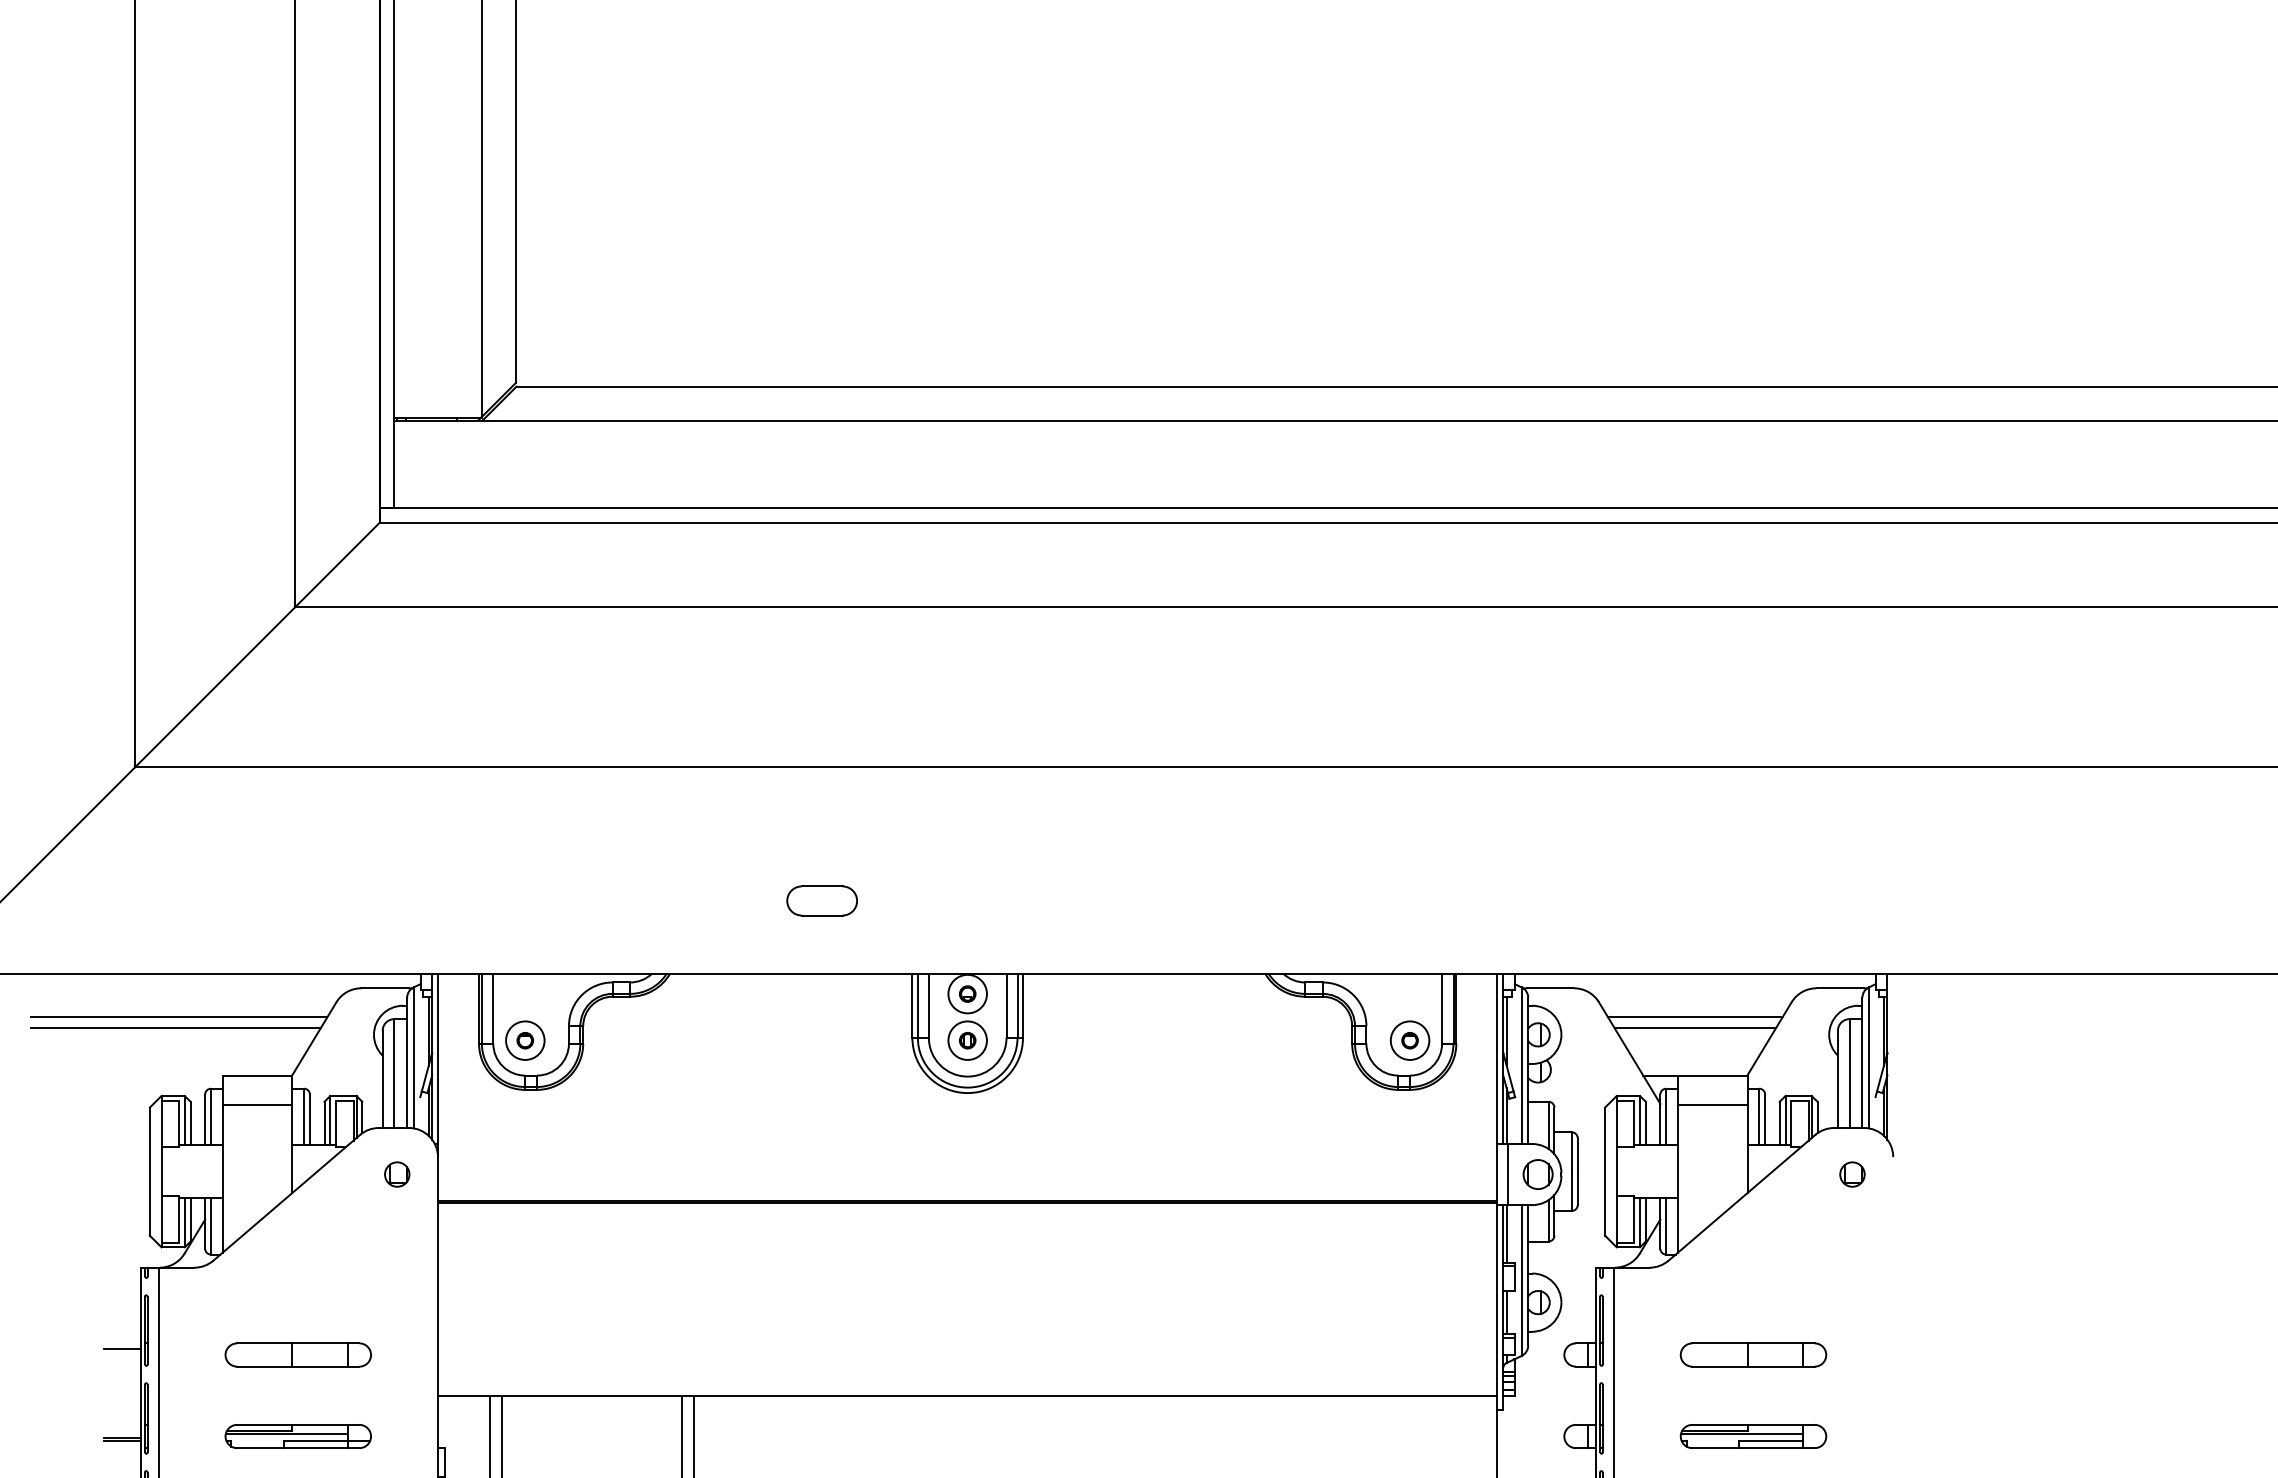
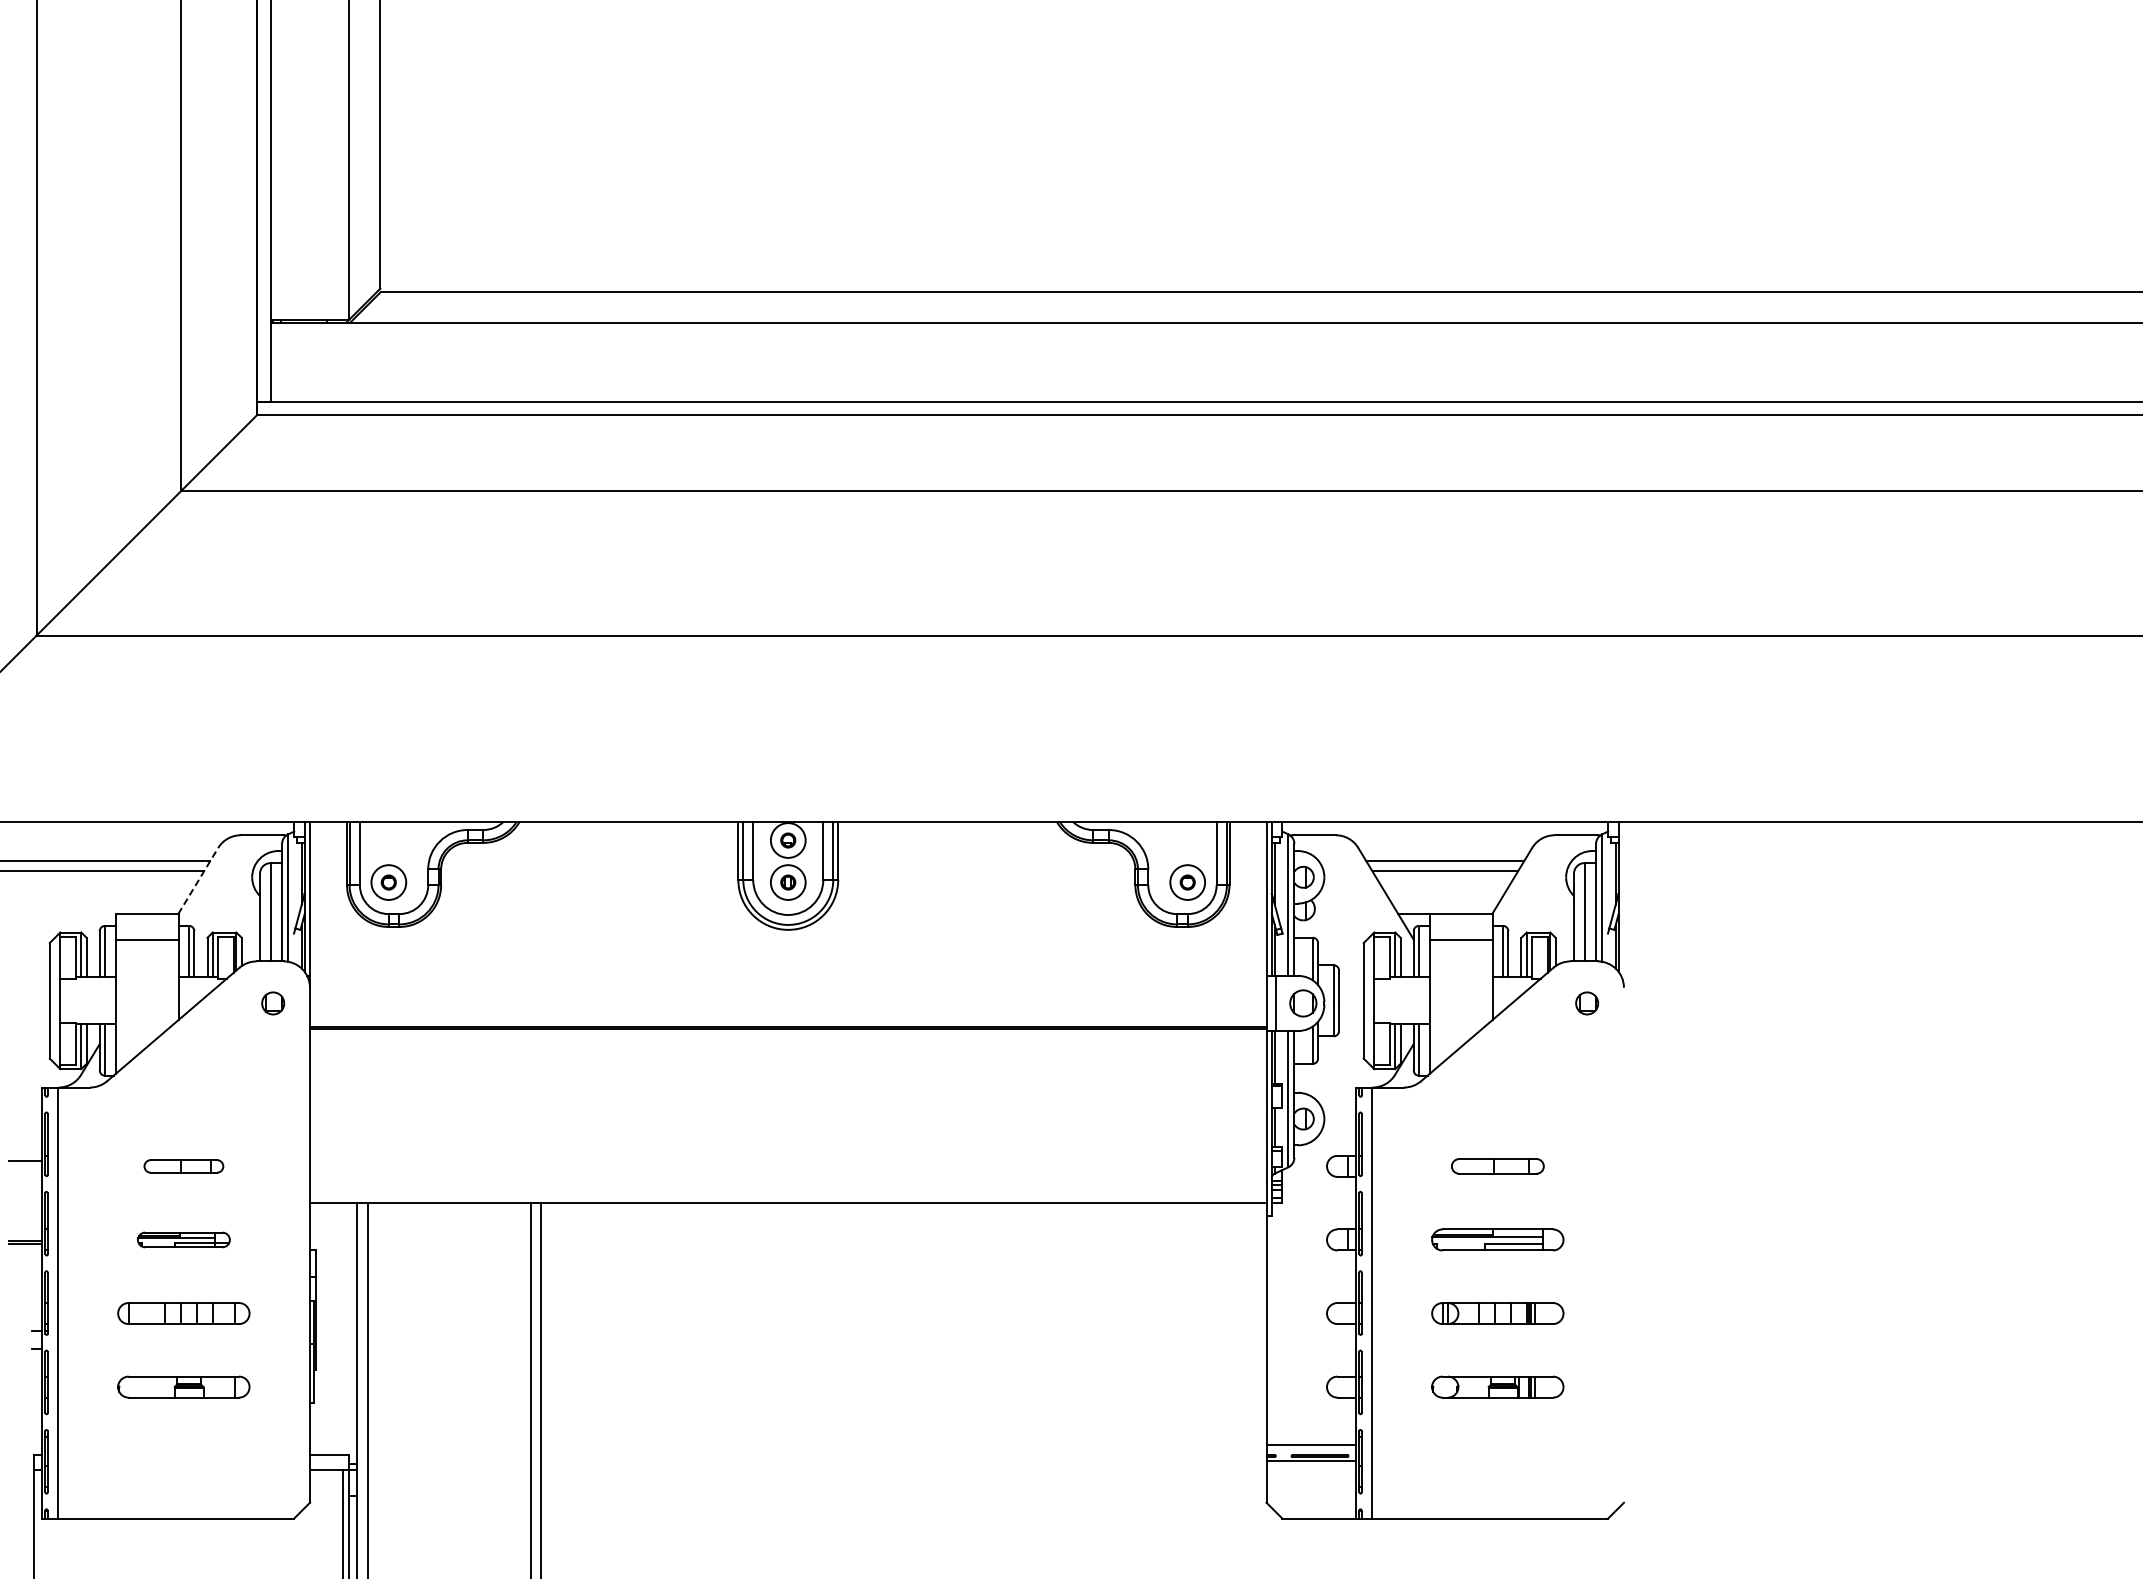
part: (821, 901) -> (656, 756), removed
line: (314, 1039) -> (198, 881), solid -> dashed
part: (297, 1355) -> (183, 1166), size x0.6
part: (1753, 1355) -> (1497, 1166), size x0.7
part: (297, 1435) -> (183, 1239), size x0.7

